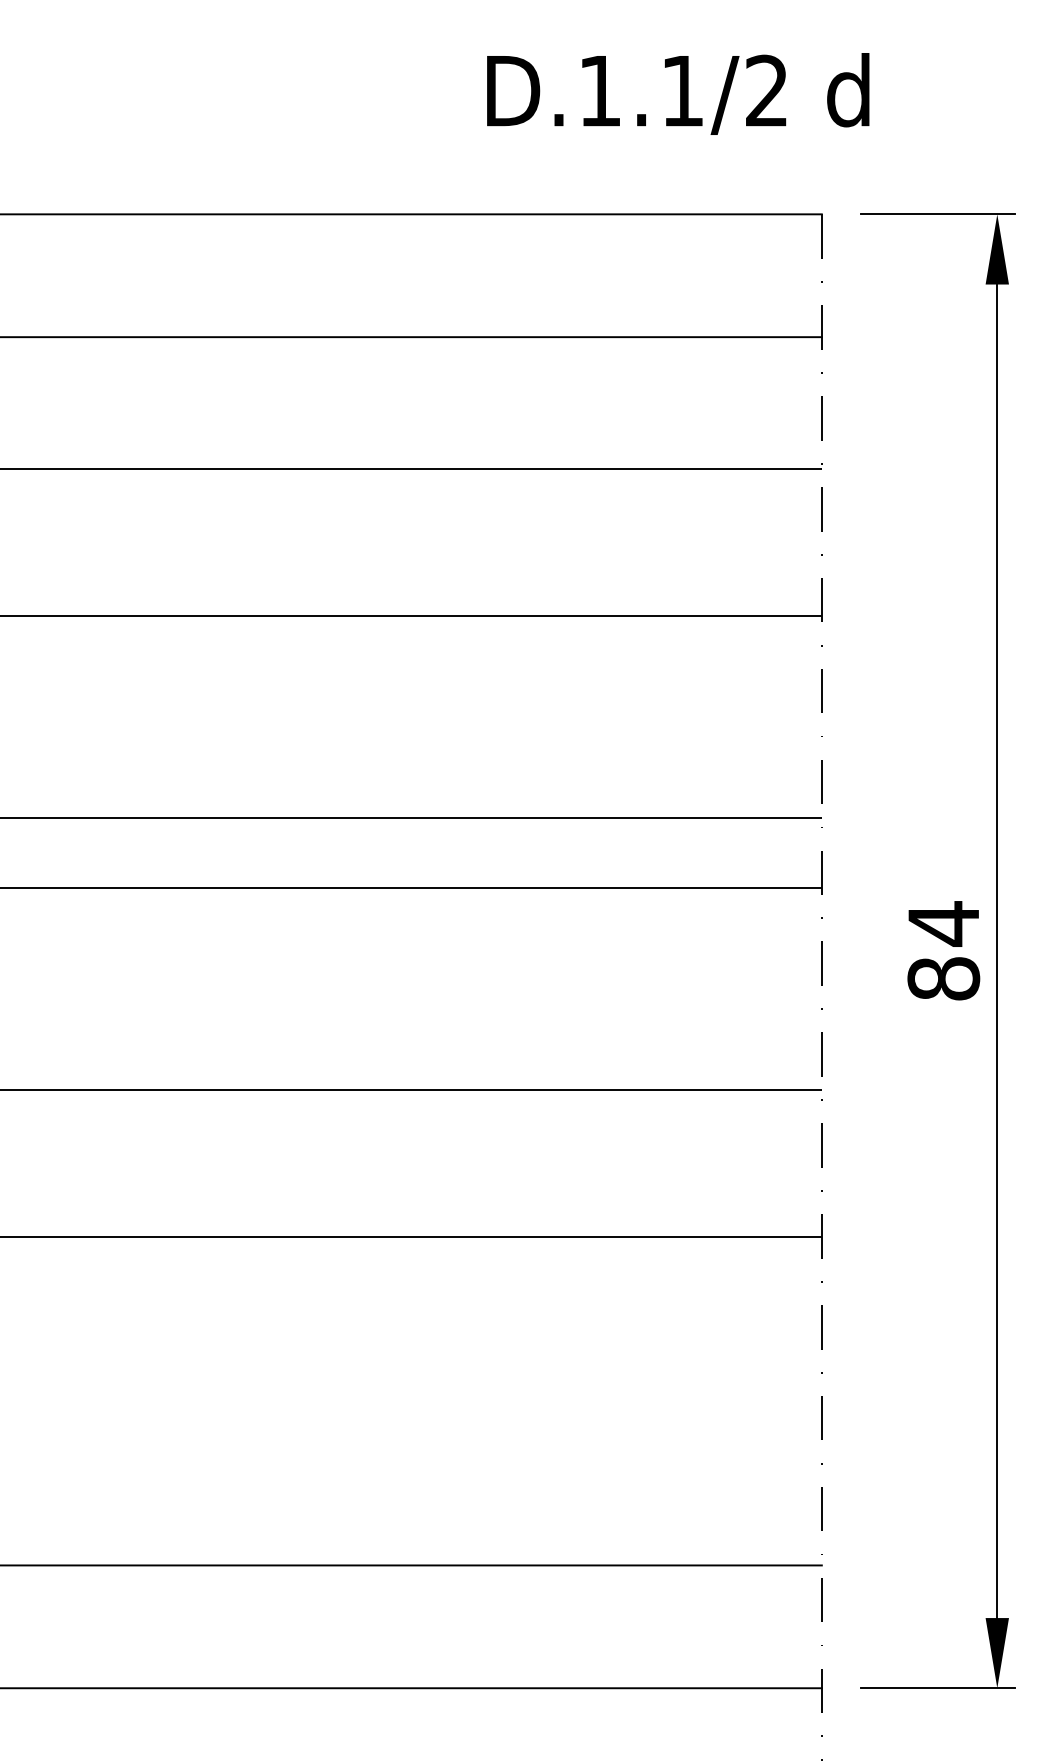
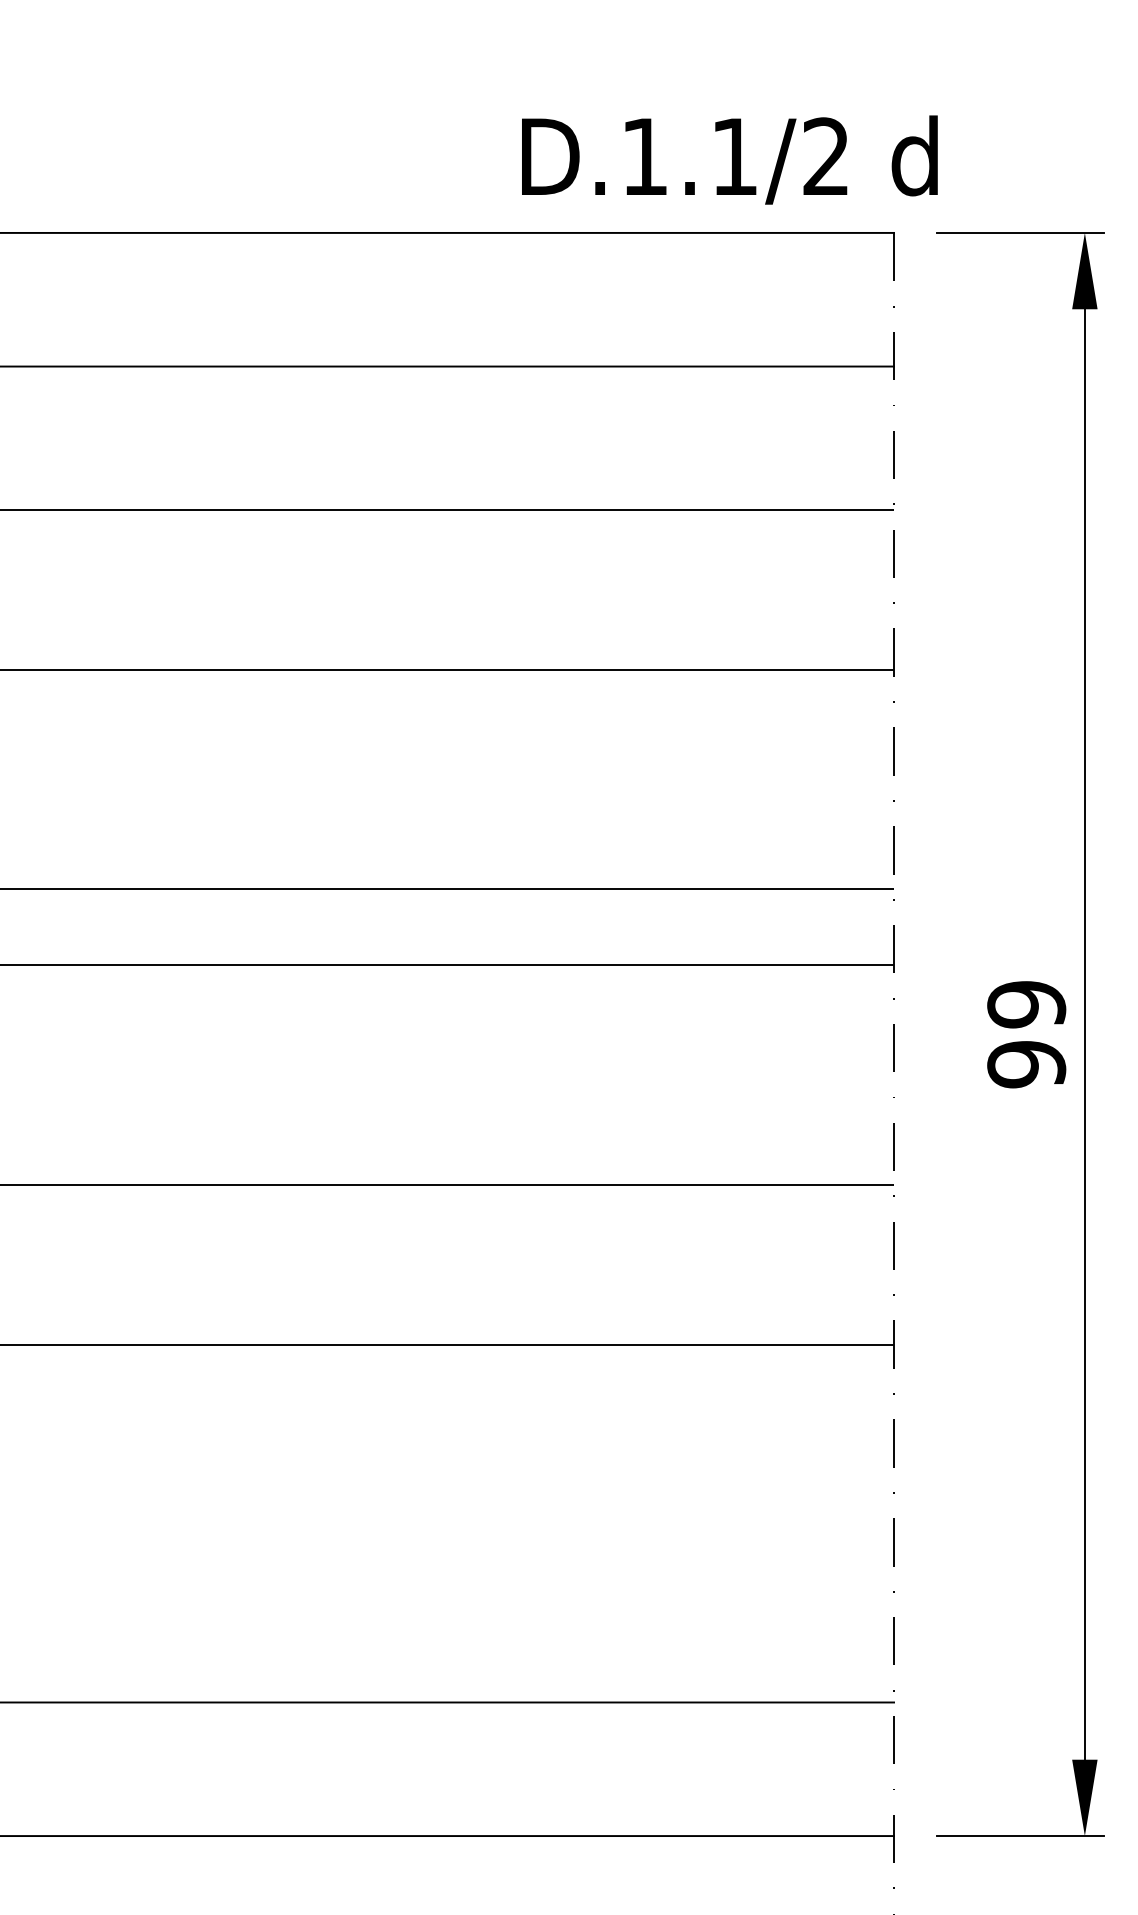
text: (677, 93) -> (729, 159), moved
text: (943, 950) -> (1026, 1033), 84 -> 99

